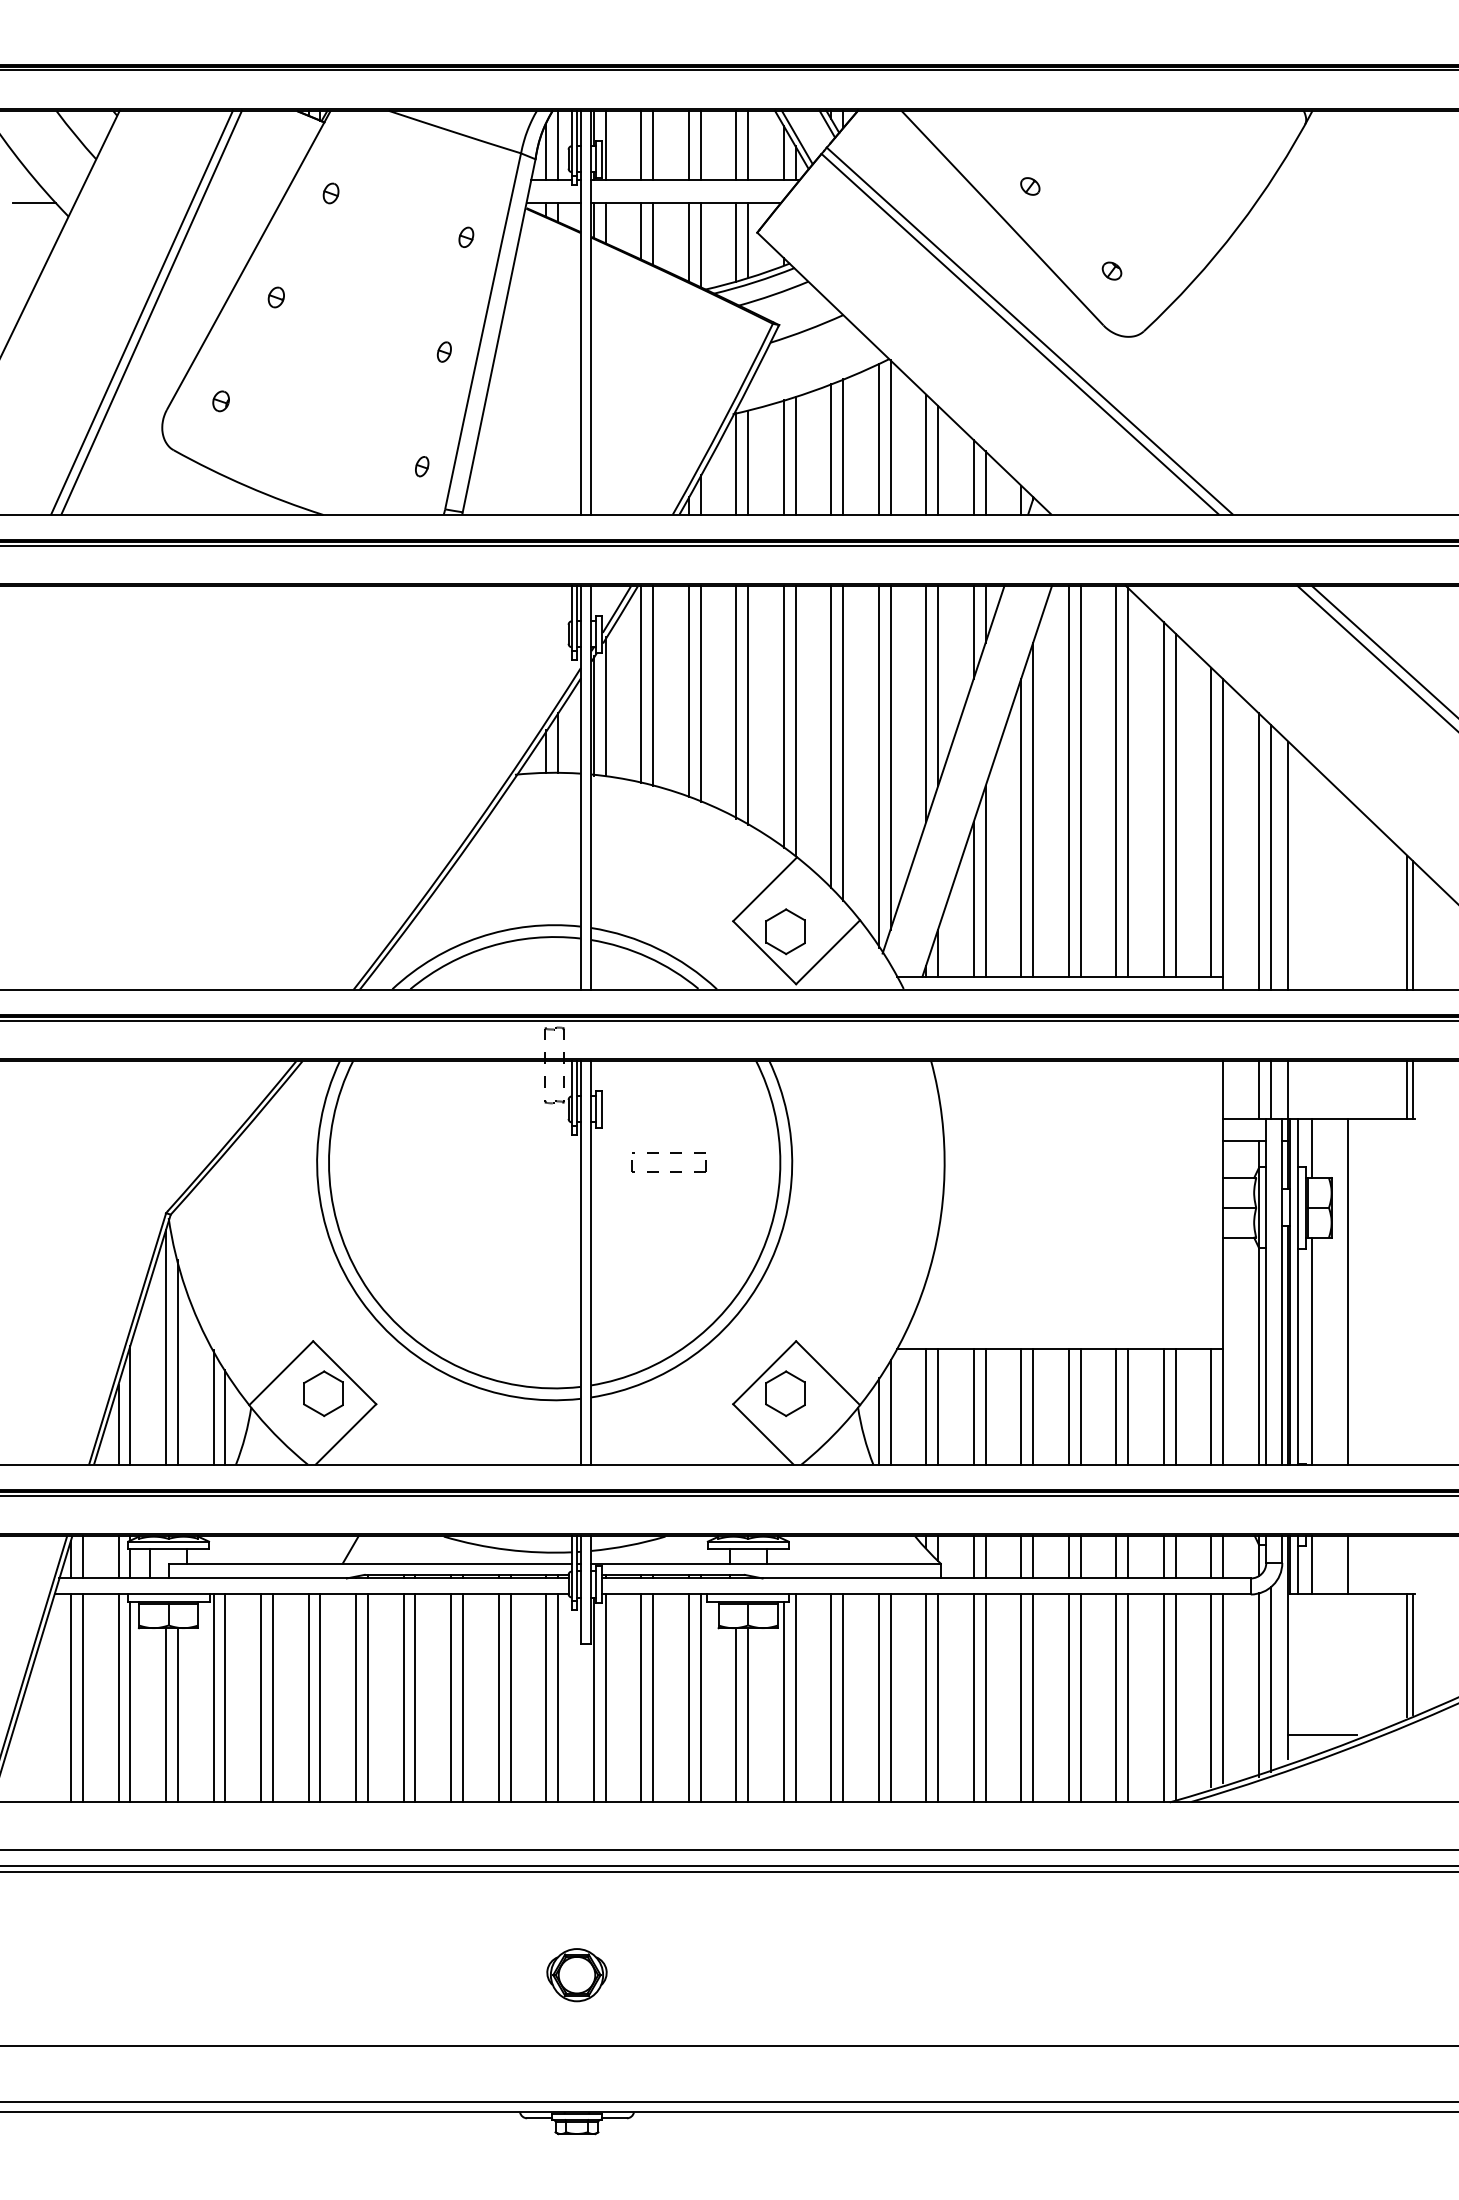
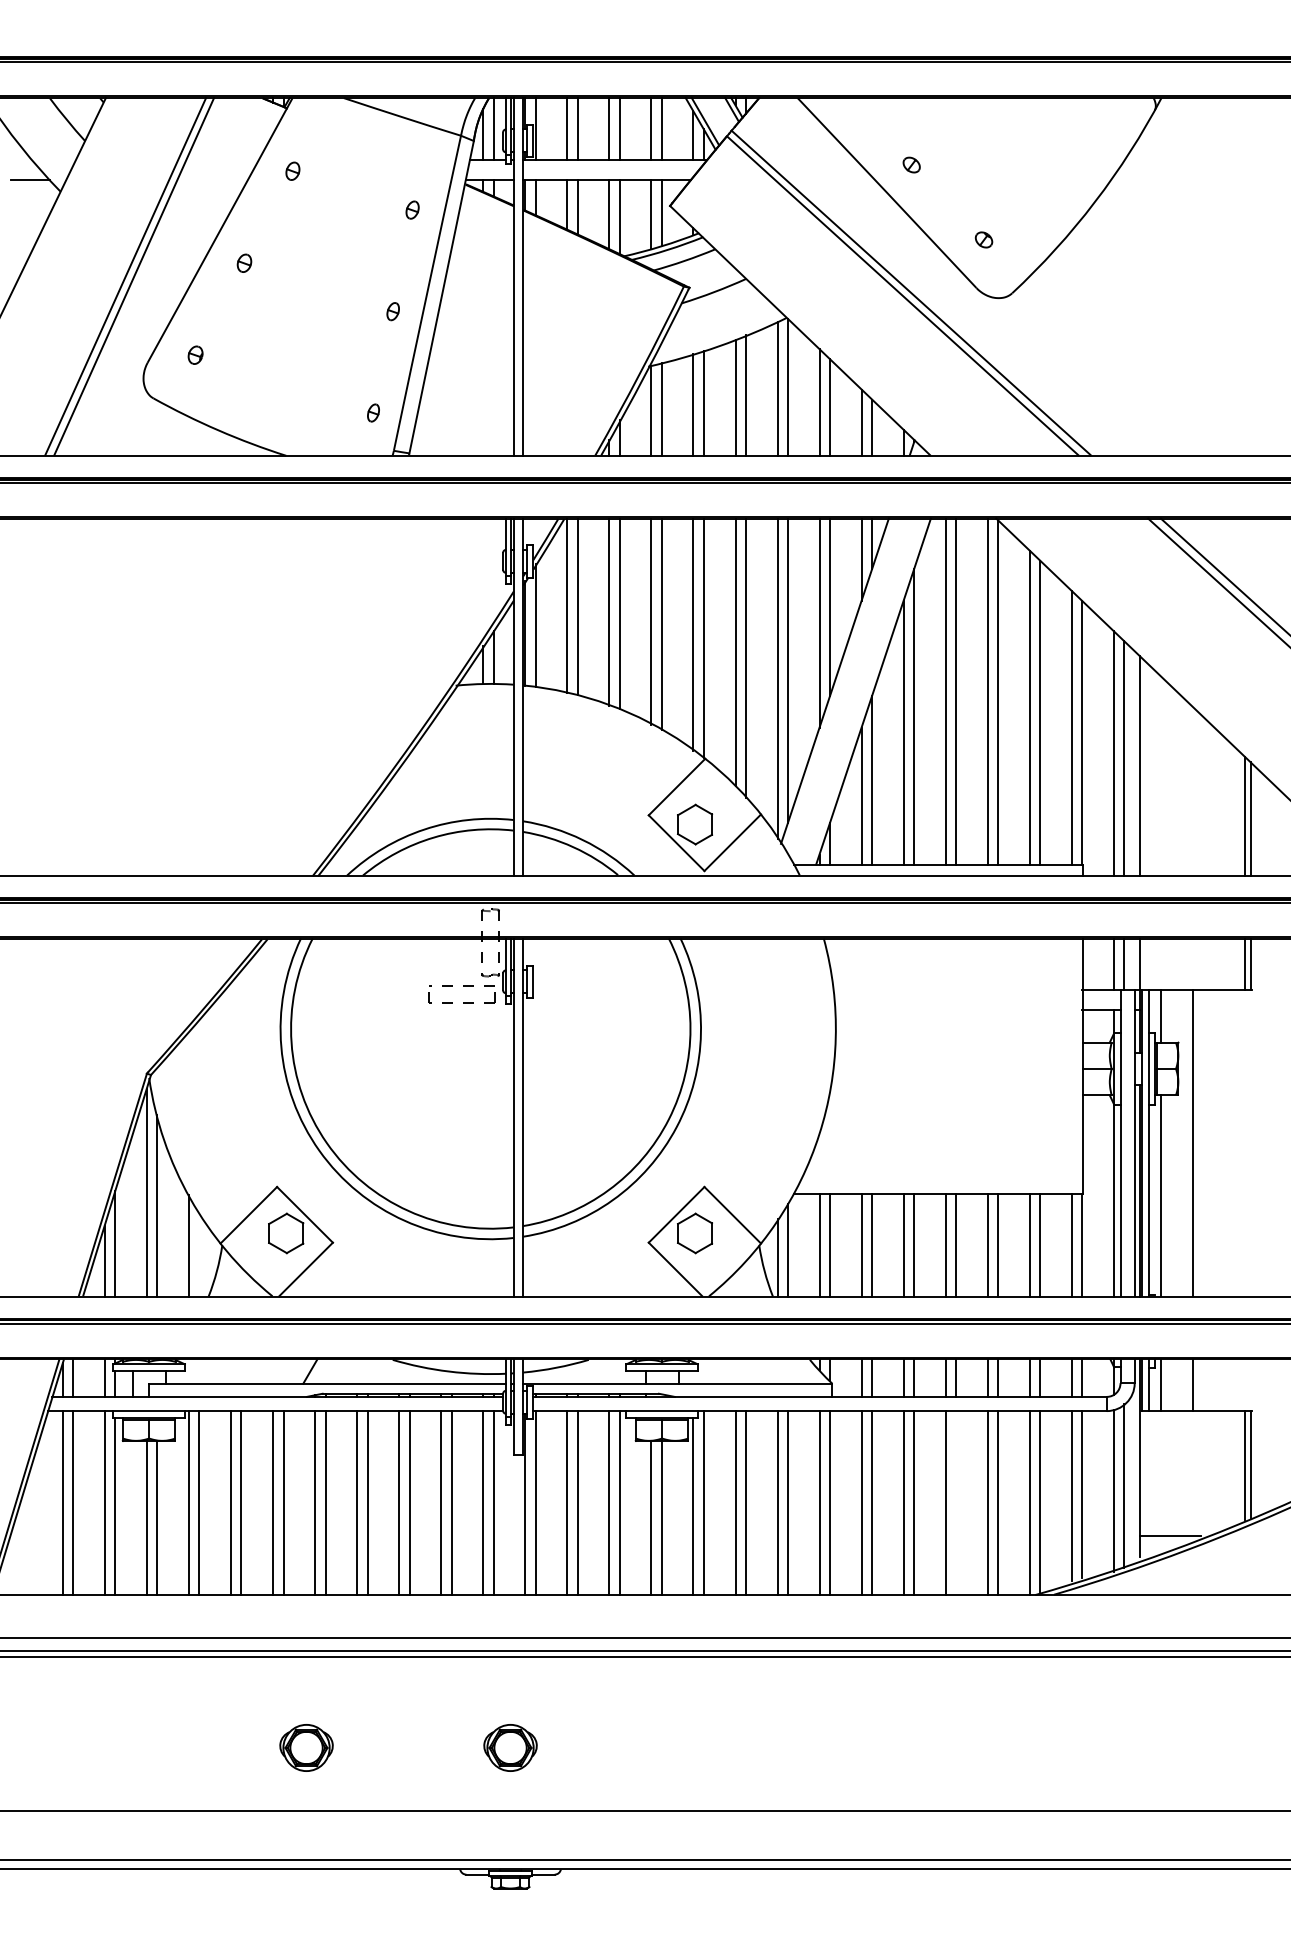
part: (670, 1154) -> (463, 986), moved
line: (225, 1417) -> (199, 1254), removed
line: (1080, 1697) -> (956, 1502), removed
part: (346, 1974) -> (306, 1747), added

